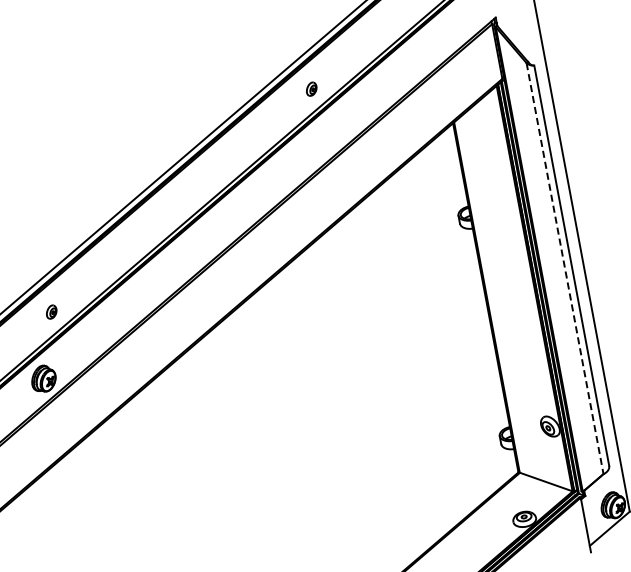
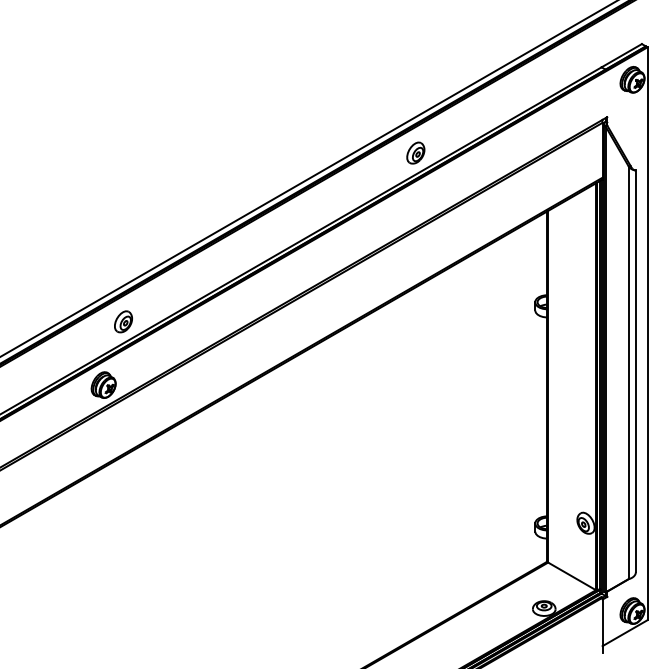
part: (311, 88) -> (415, 152), size x1.67
line: (564, 269) -> (628, 373), dashed -> solid
part: (51, 311) -> (123, 321), size x1.67

